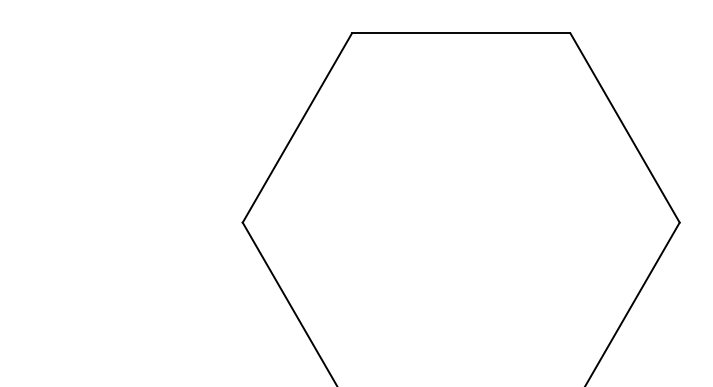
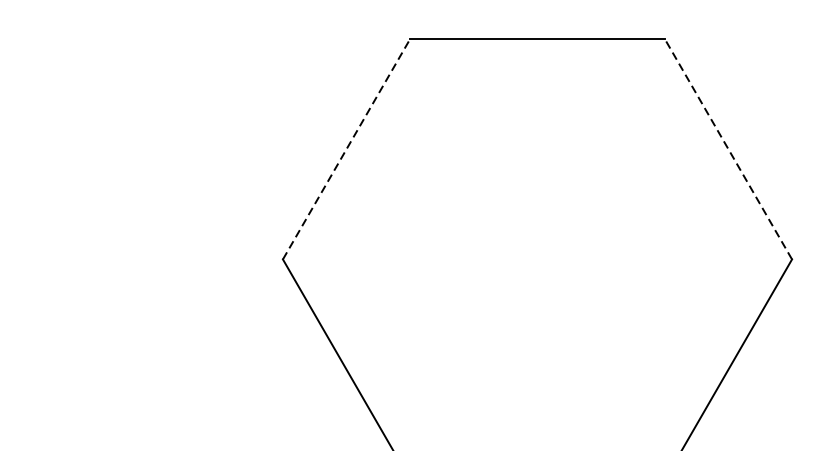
line: (297, 127) -> (346, 148), solid -> dashed
line: (624, 127) -> (727, 148), solid -> dashed

